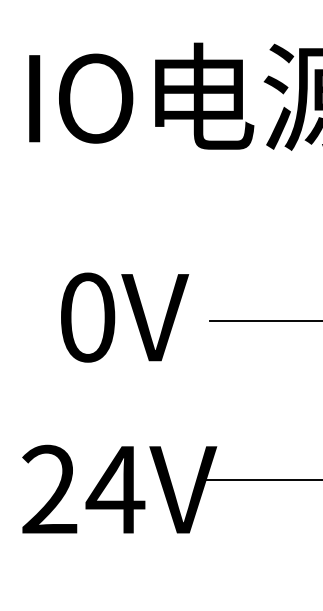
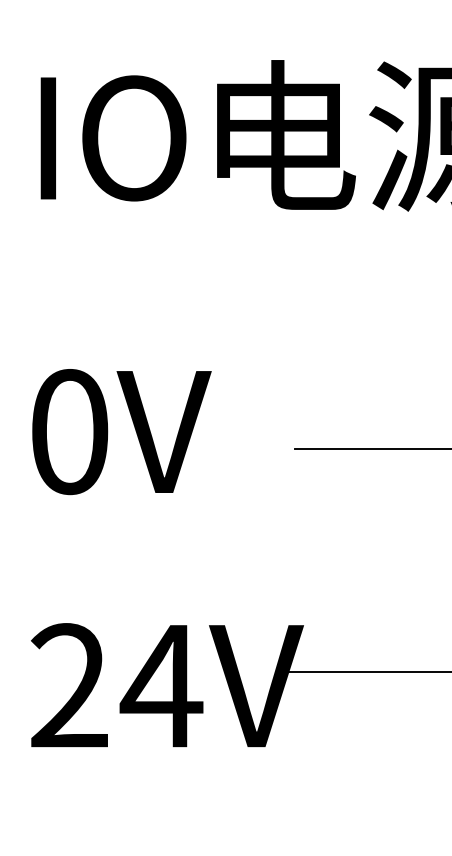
text: (124, 317) -> (121, 432), moved

